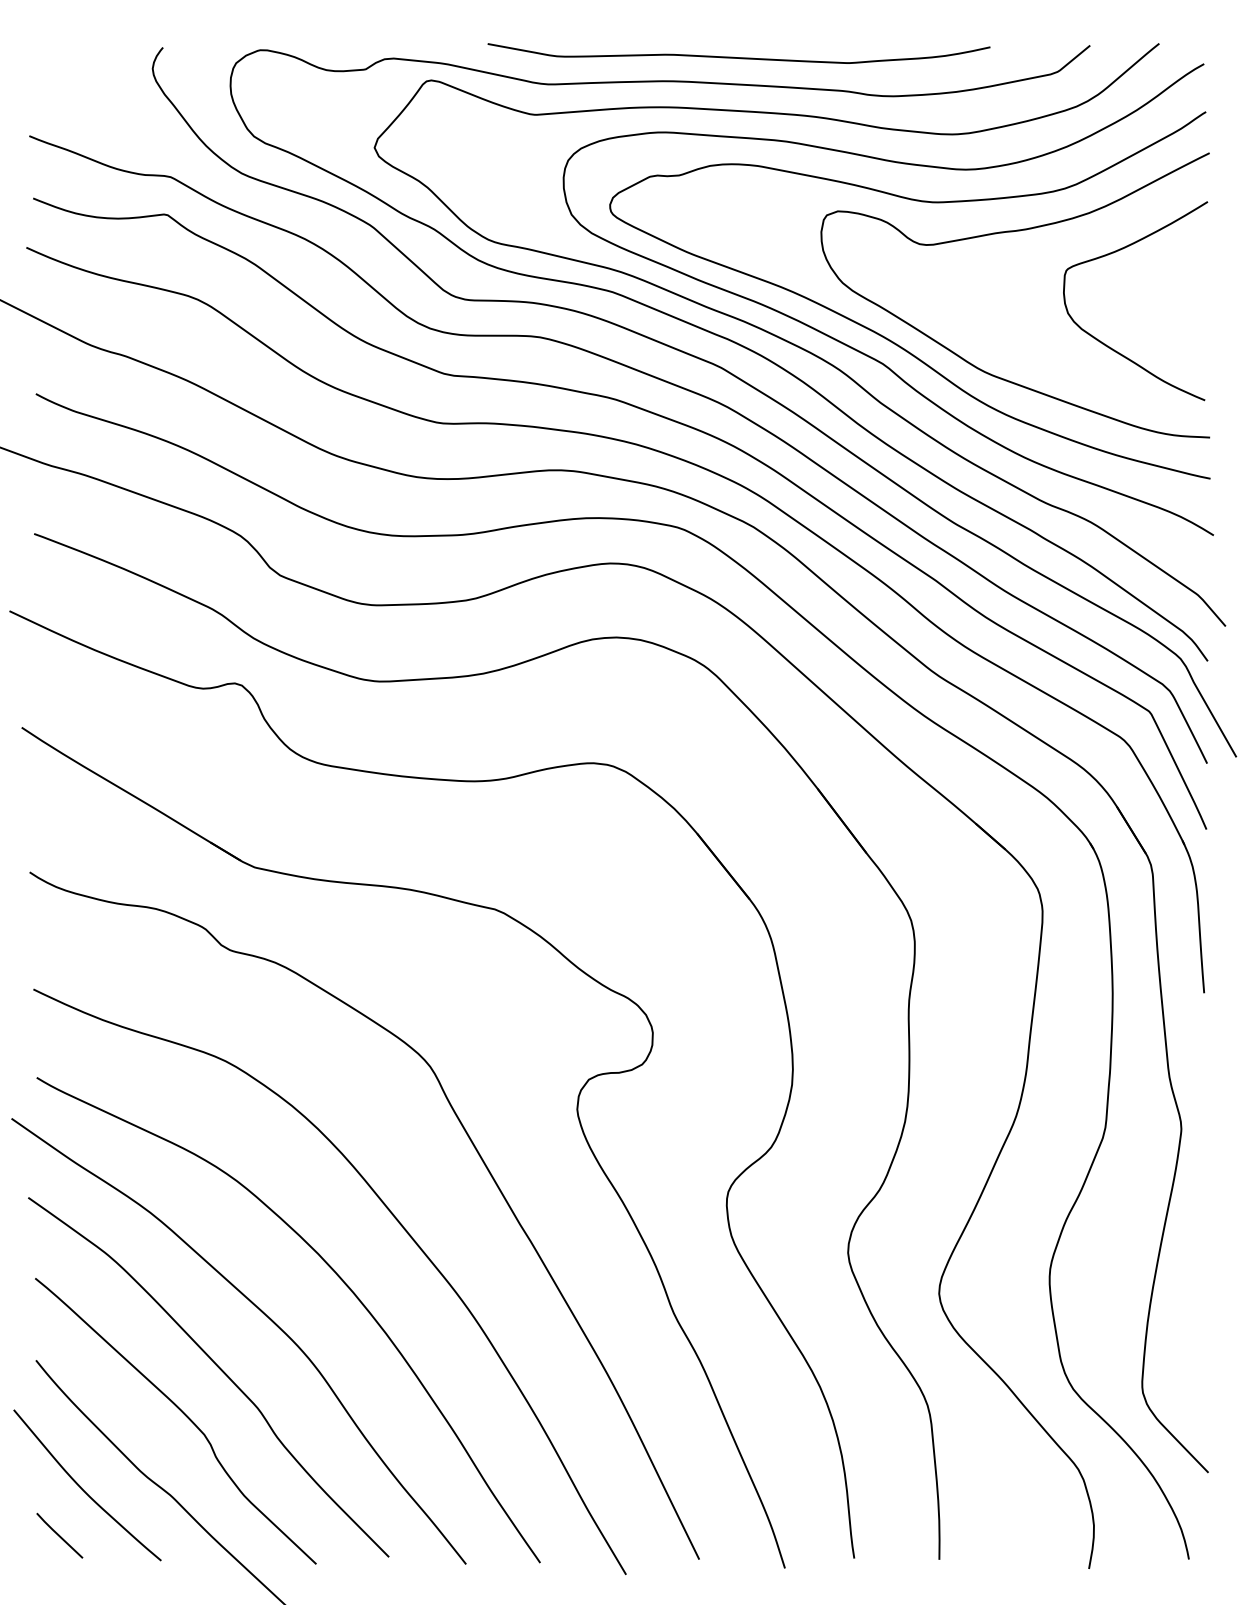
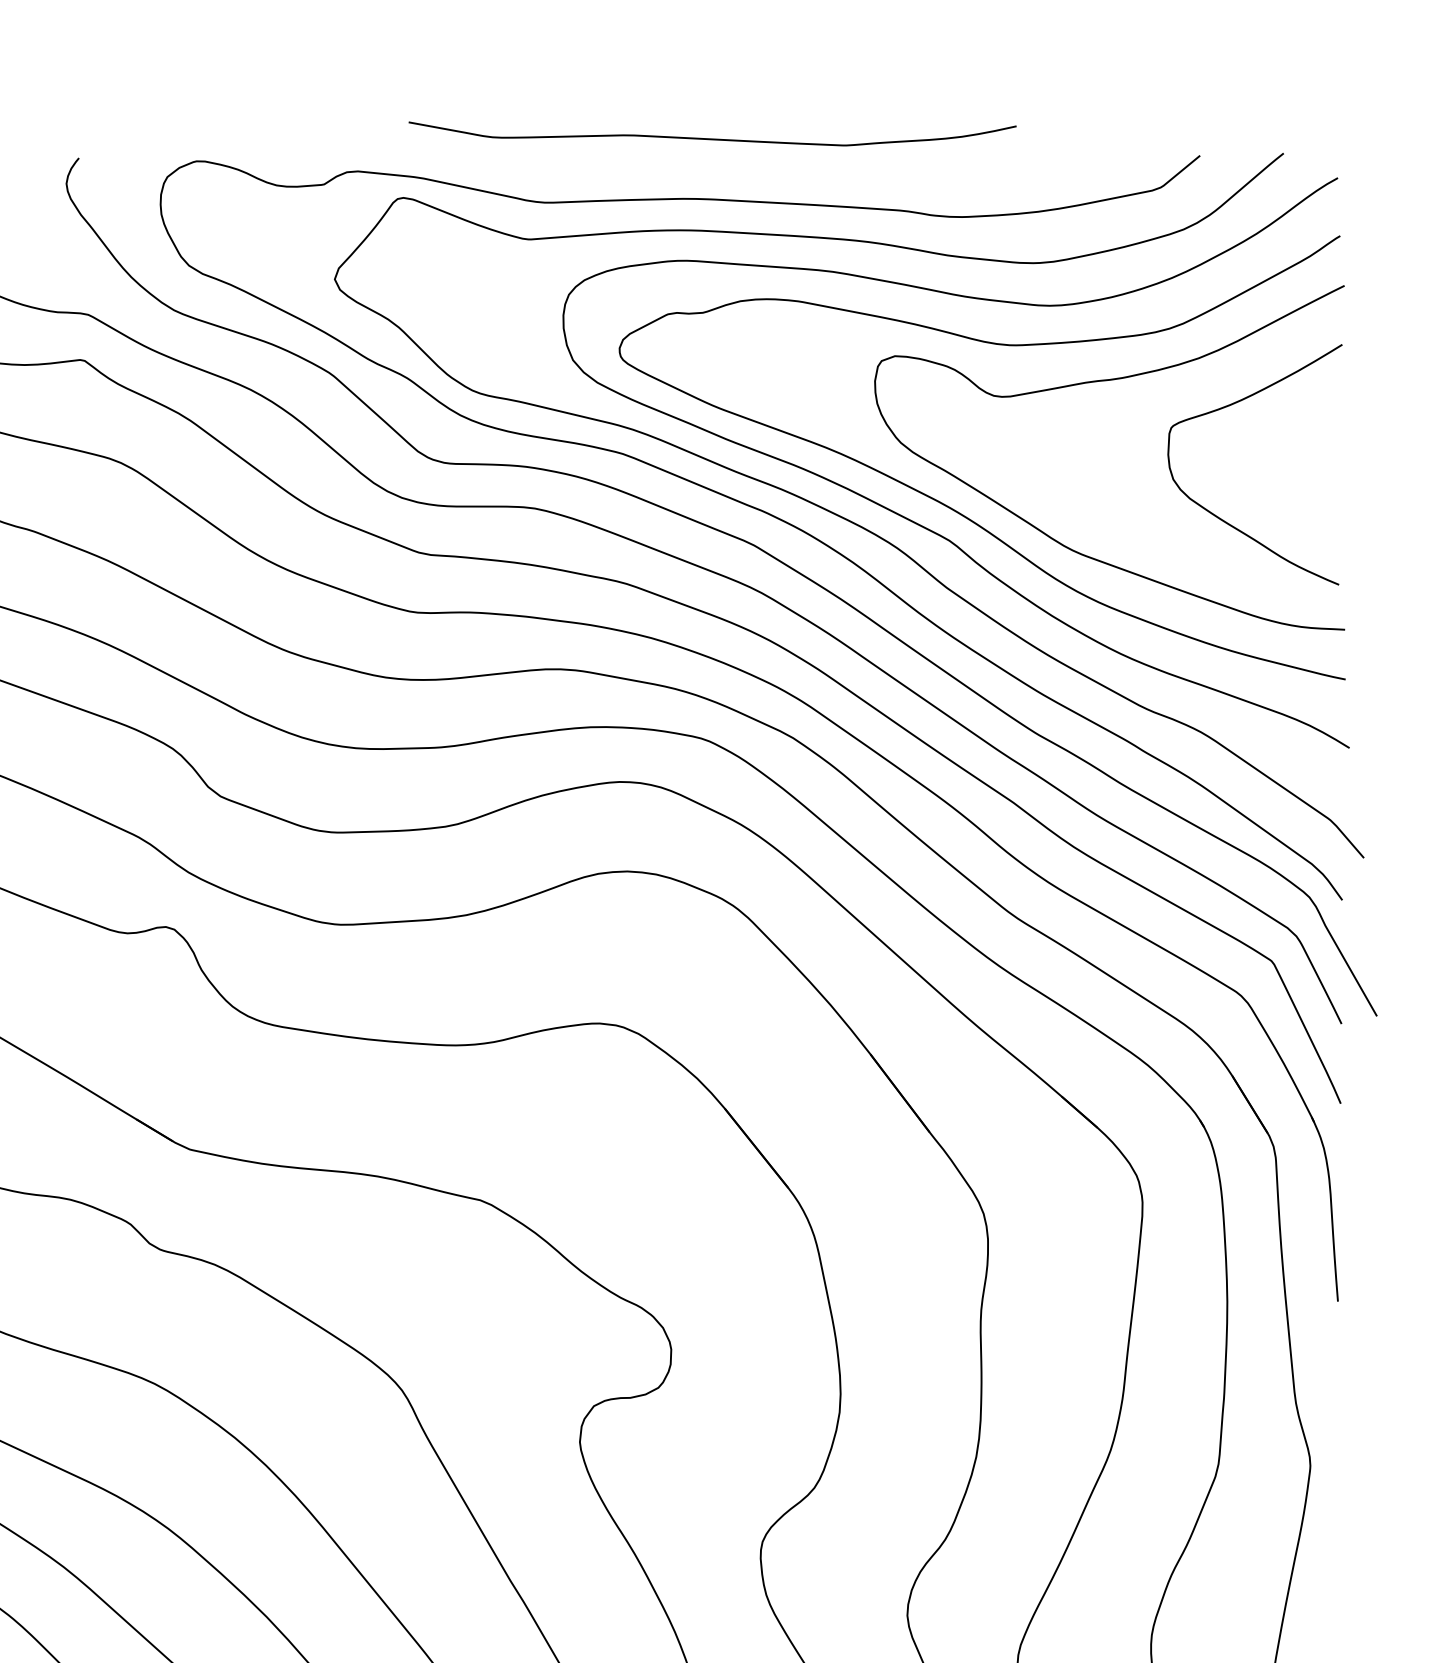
curve: (738, 57) -> (711, 138), moved

